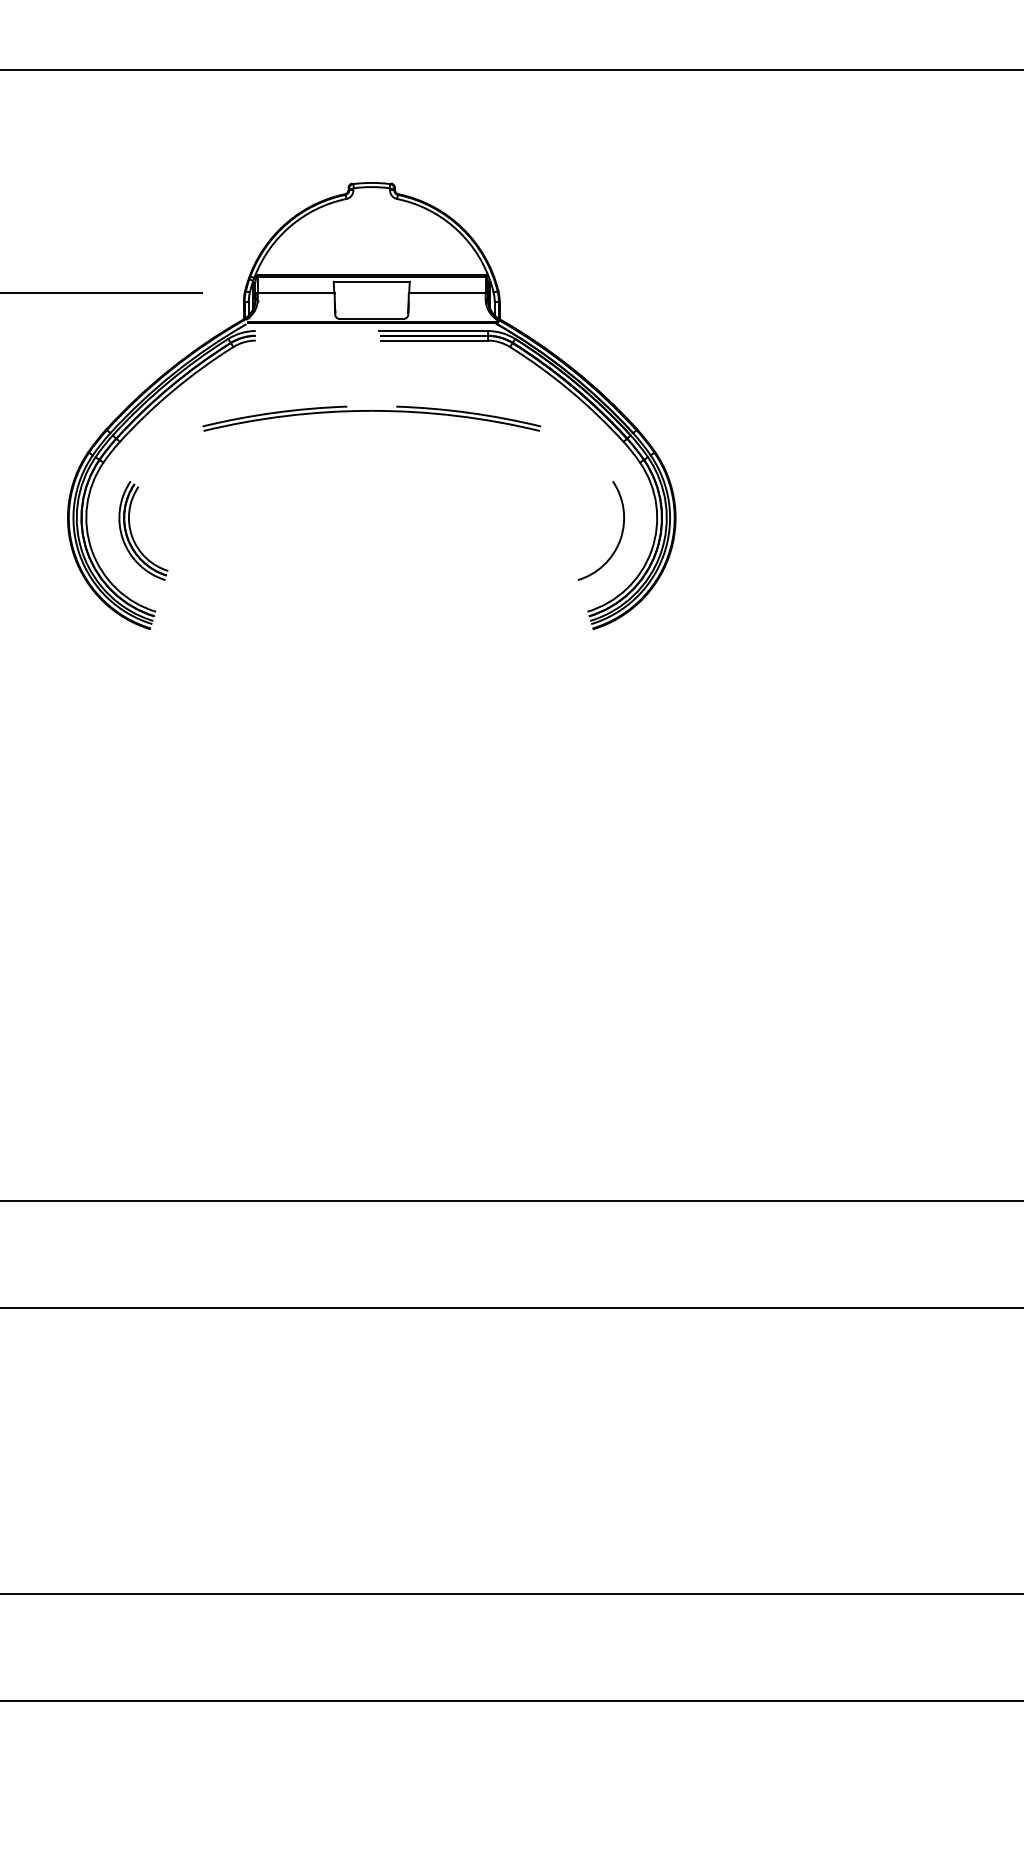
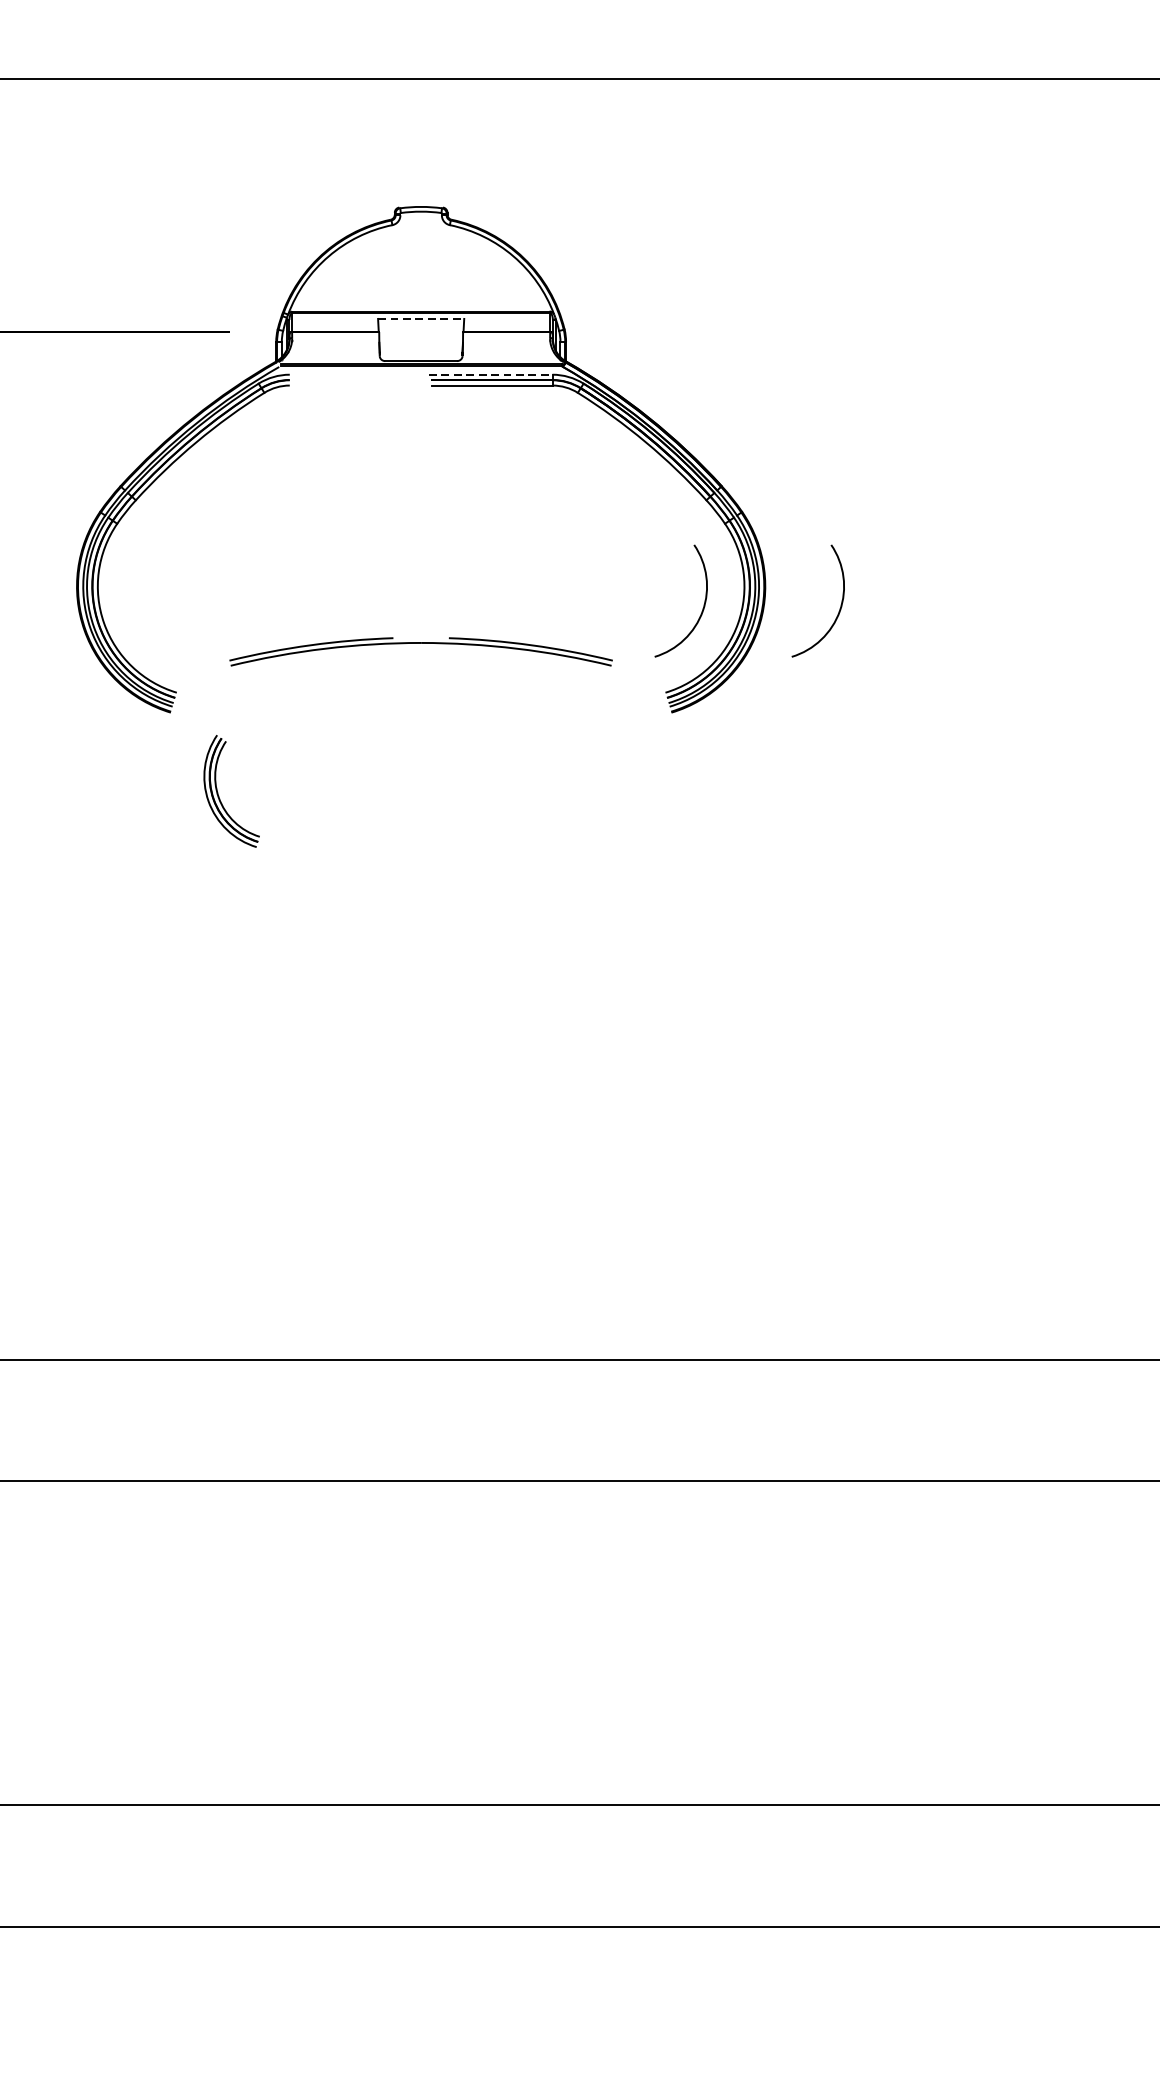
line: (372, 281) -> (421, 318), solid -> dashed
line: (433, 331) -> (491, 375), solid -> dashed
part: (371, 411) -> (420, 643), moved
part: (132, 533) -> (219, 794), moved
arc: (741, 535) -> (839, 606), added

